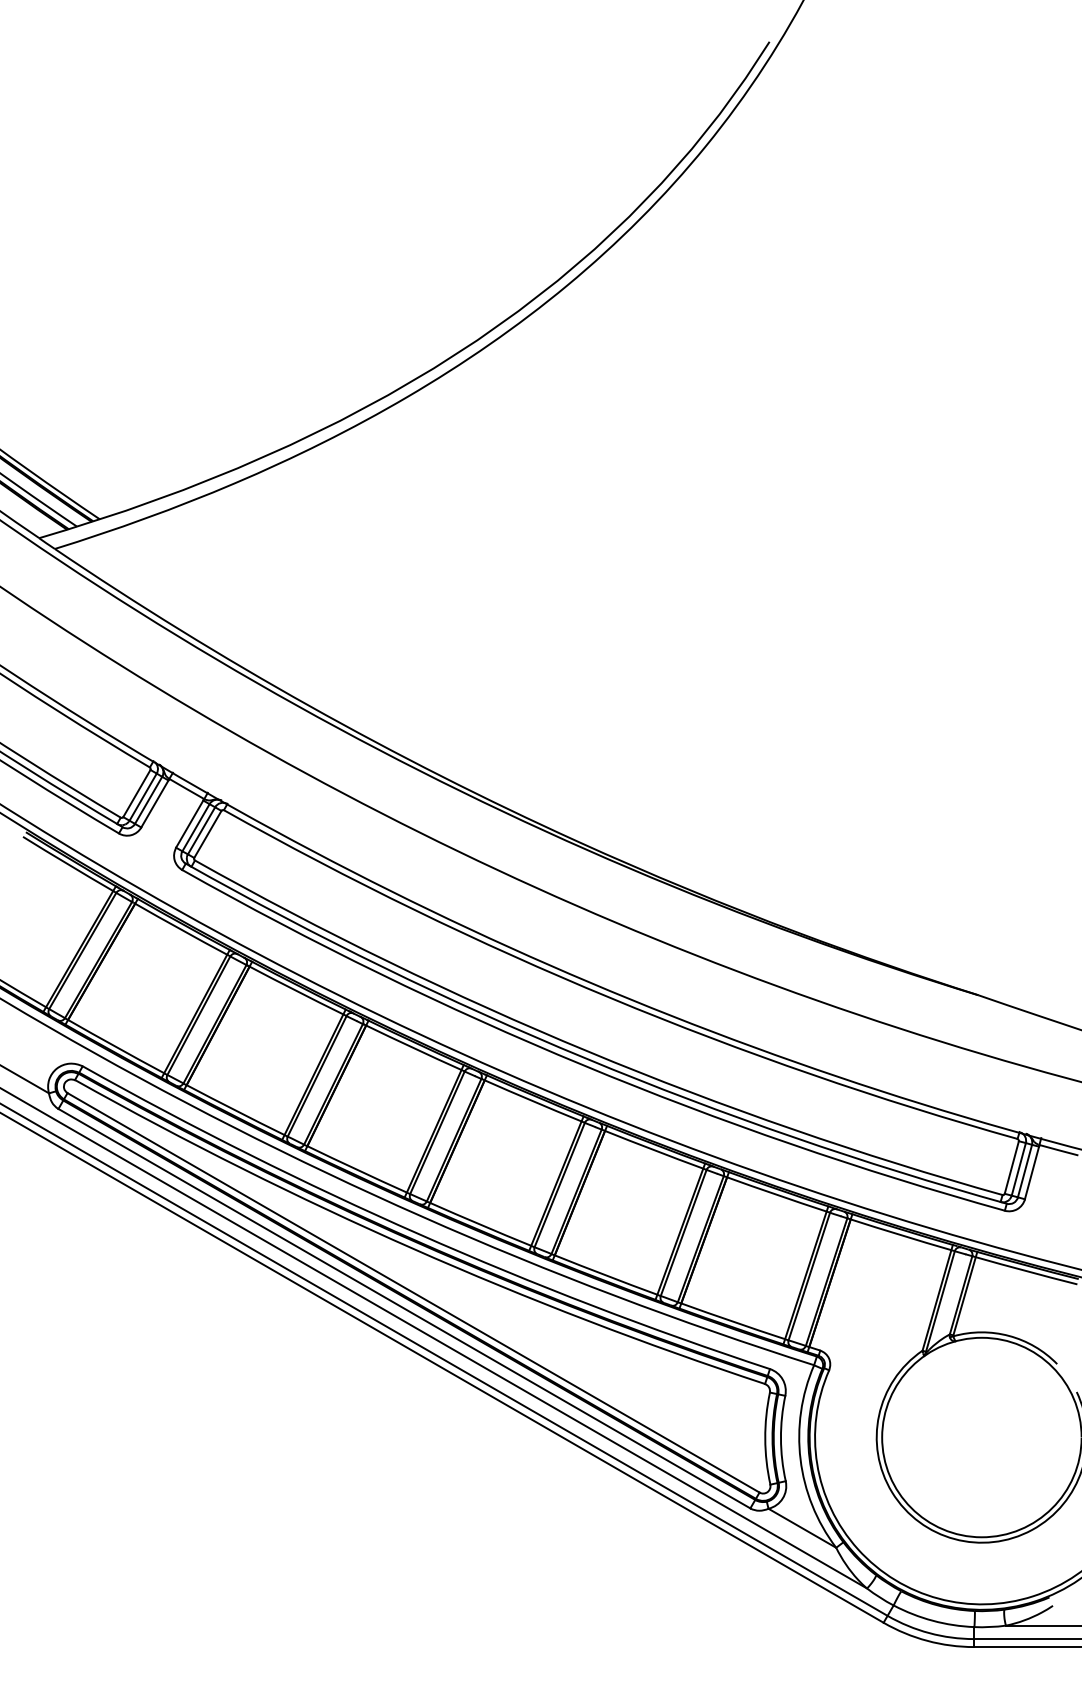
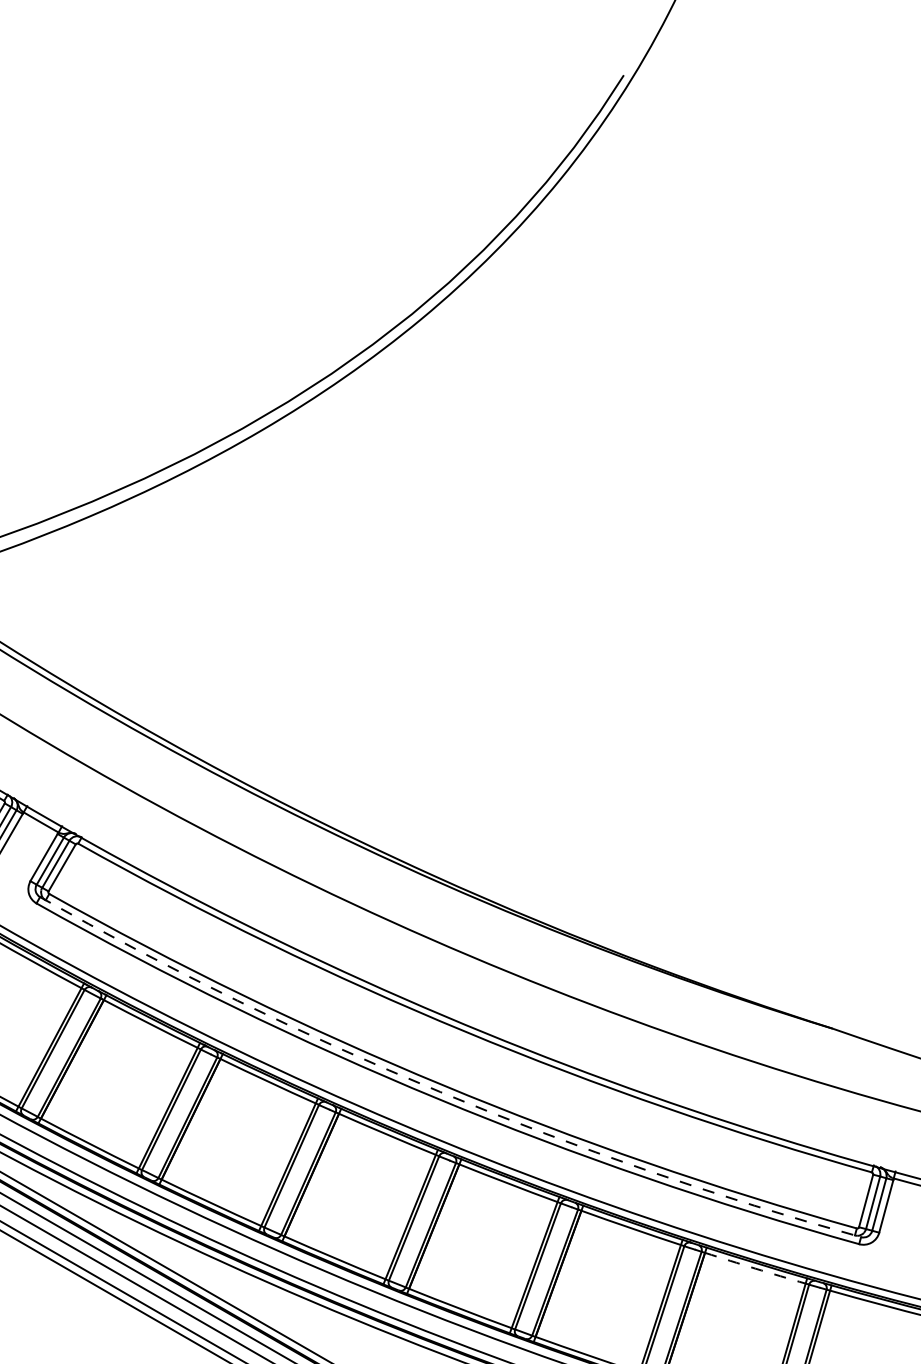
arc: (586, 1058) -> (440, 1091), solid -> dashed
arc: (900, 1235) -> (754, 1268), solid -> dashed

